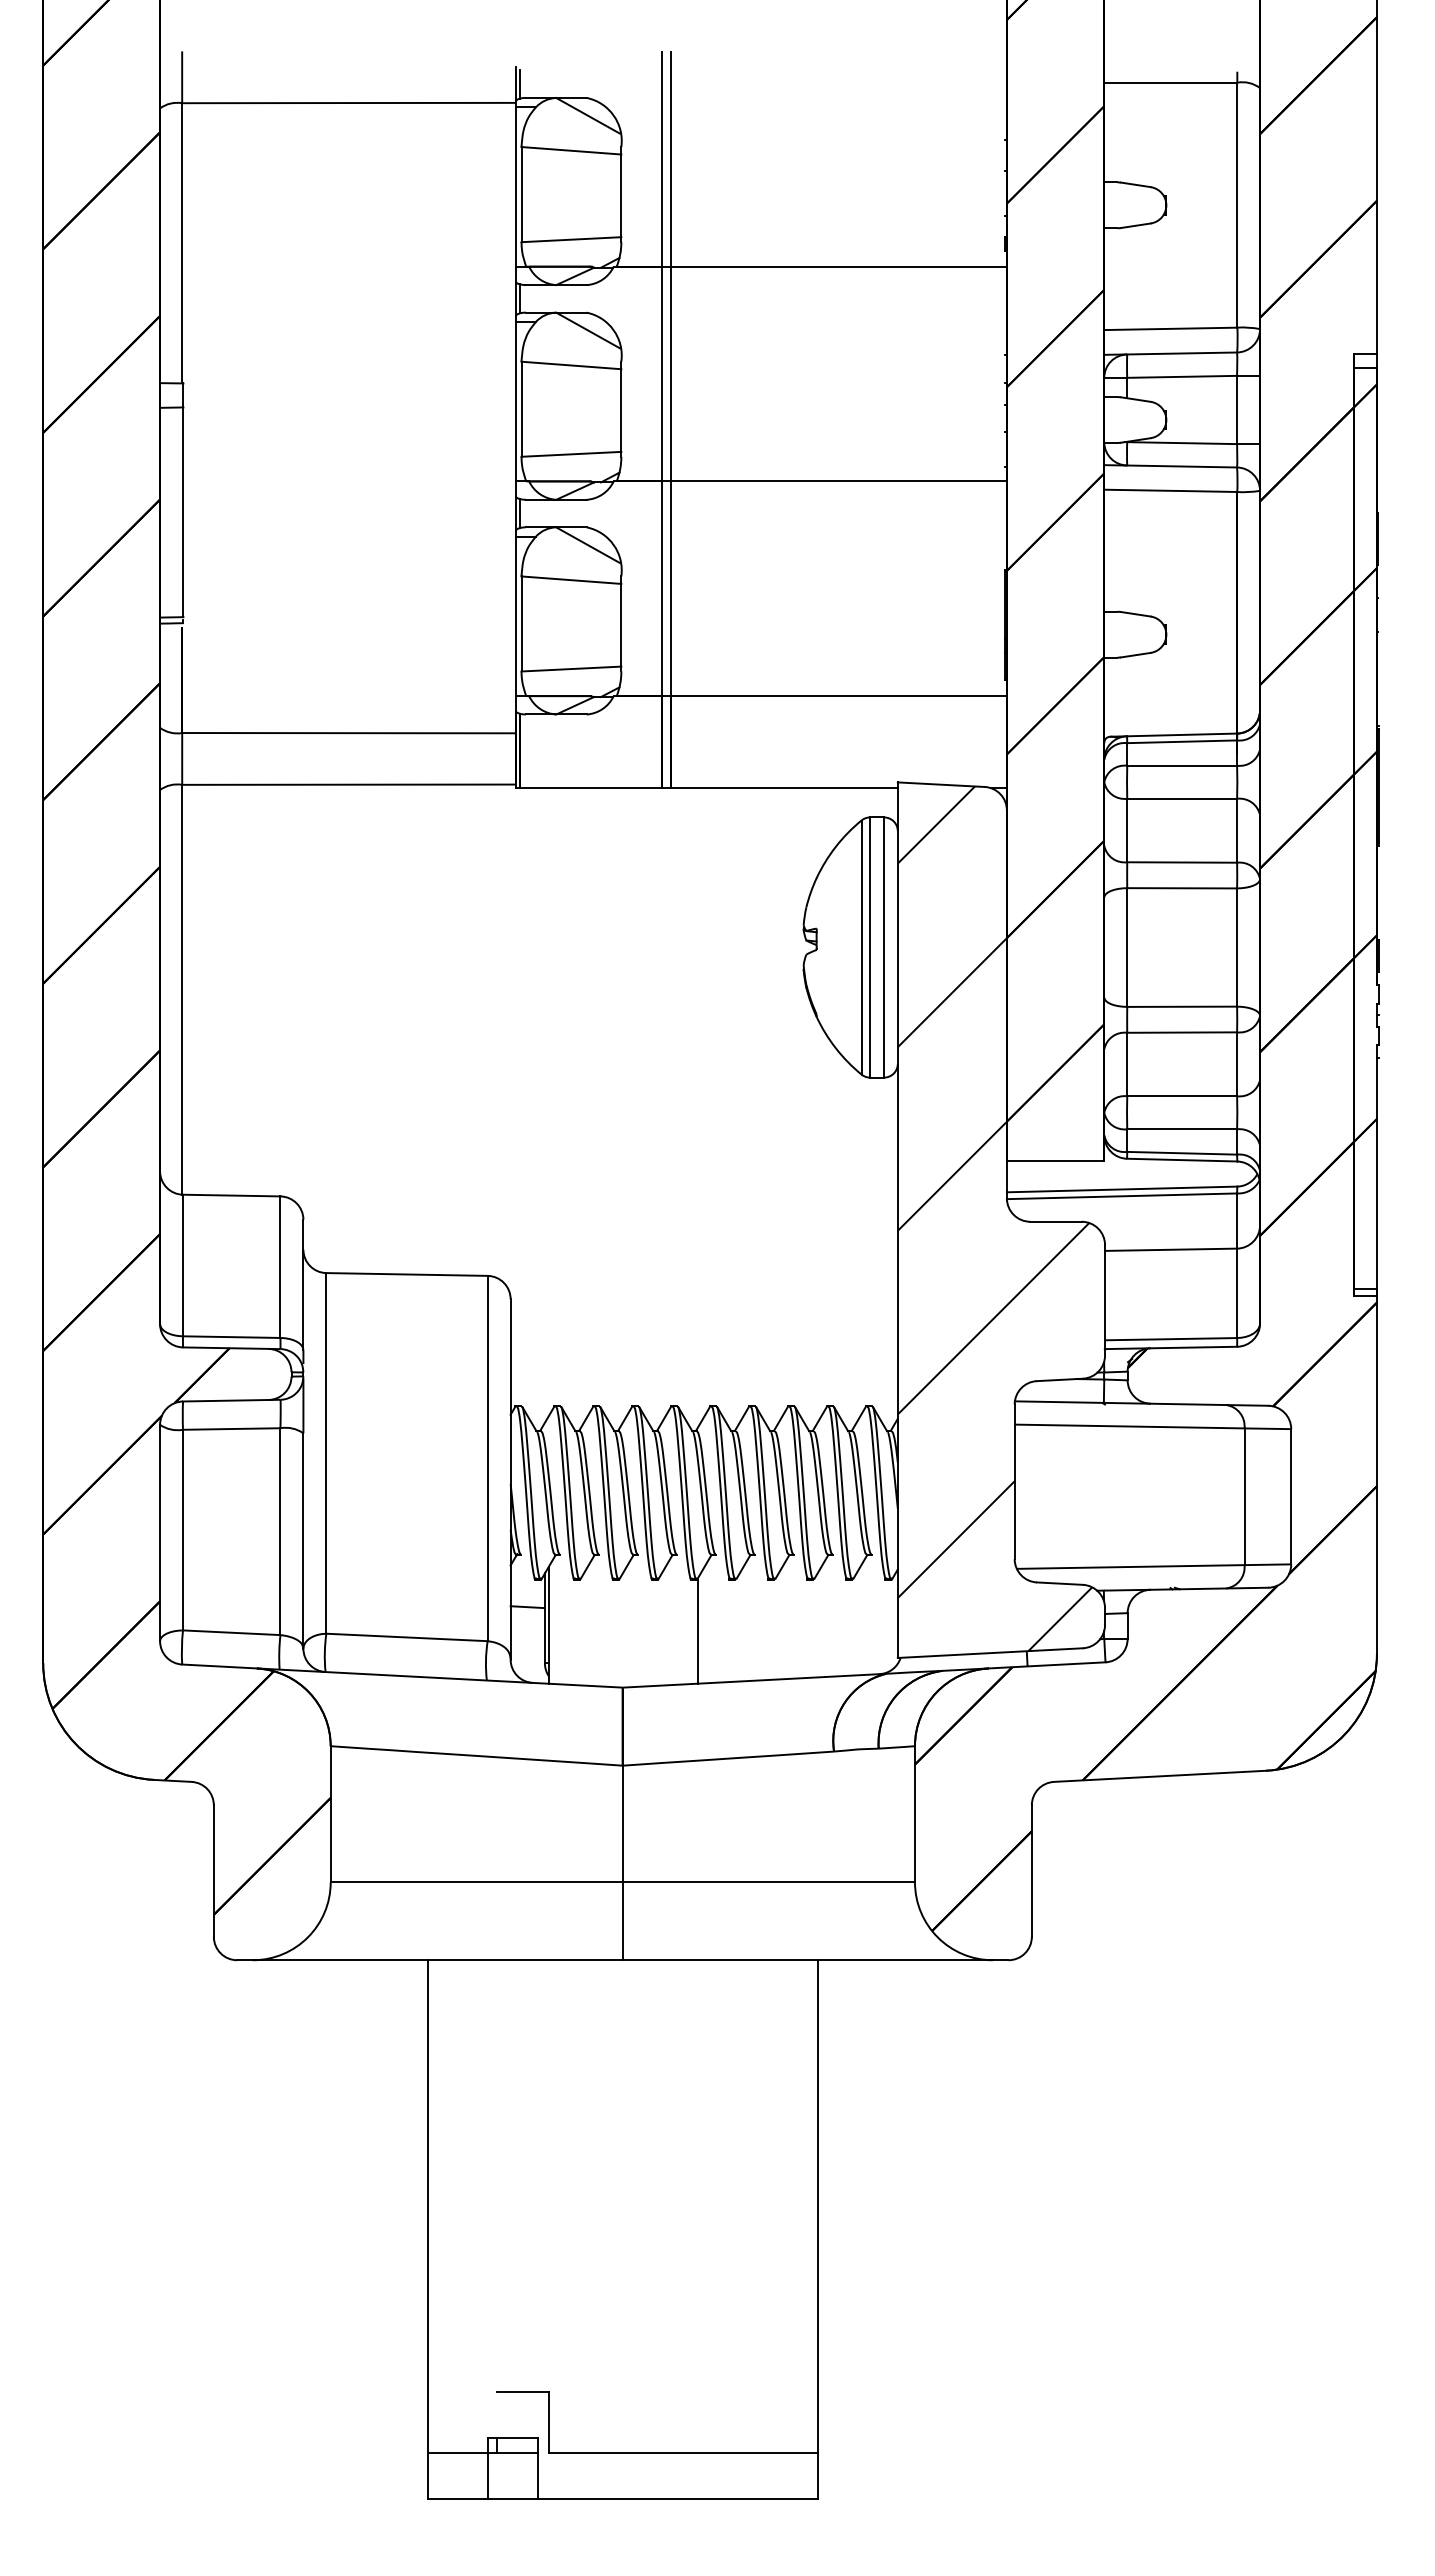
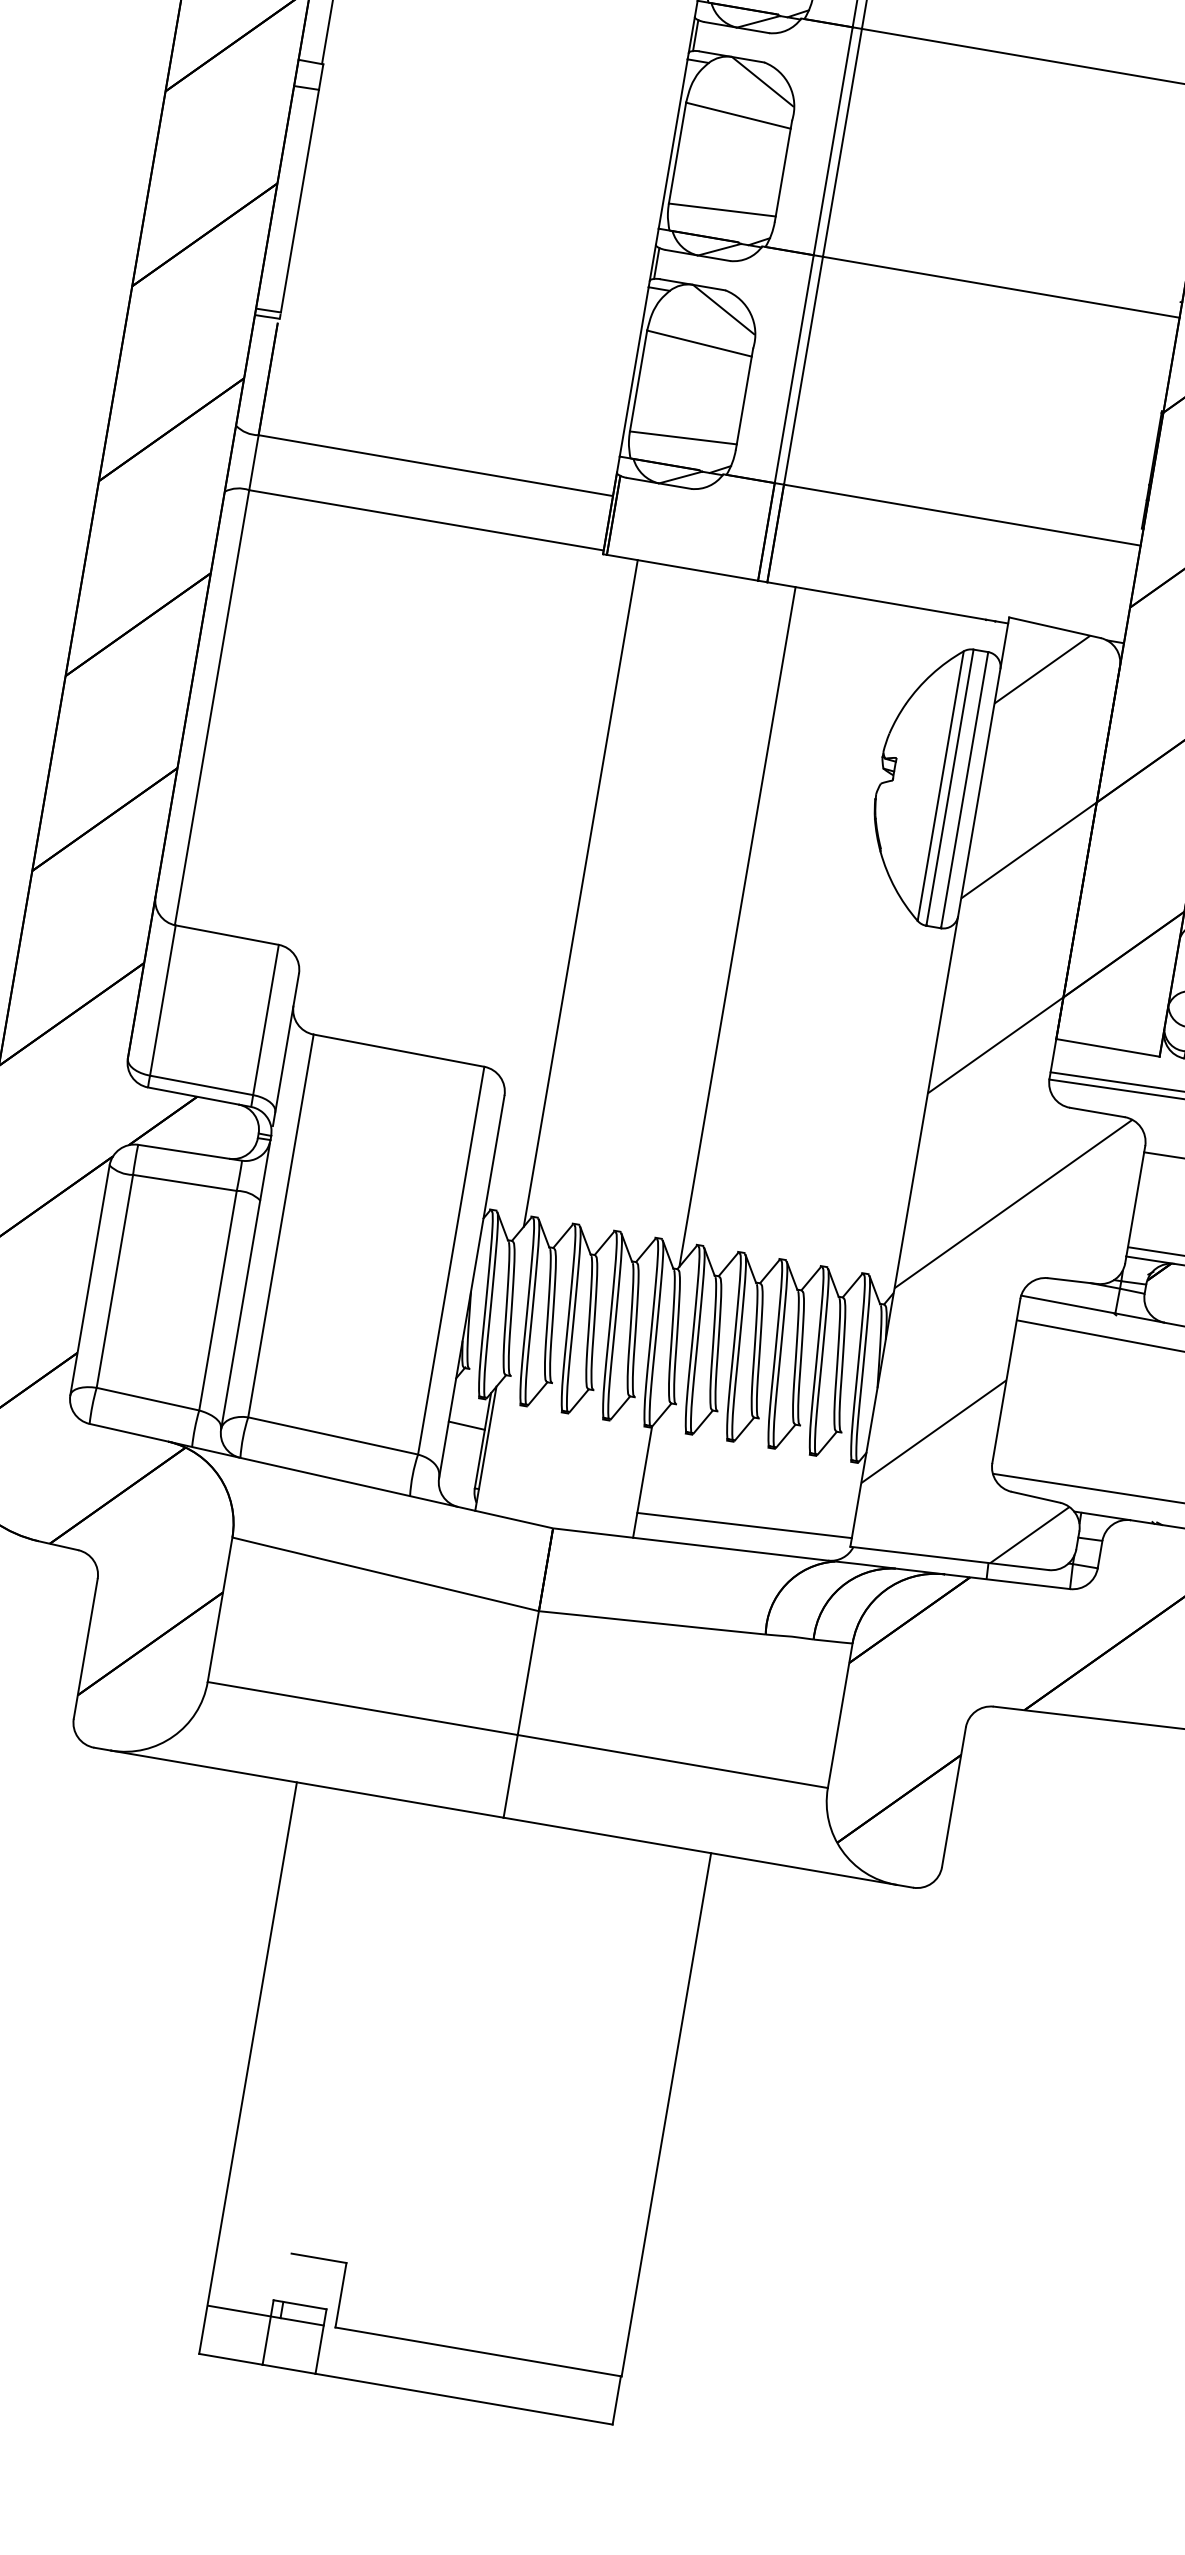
line: (548, 1102) -> (580, 893), added
line: (697, 1108) -> (737, 927), added
line: (797, 1654) -> (744, 1524), added

